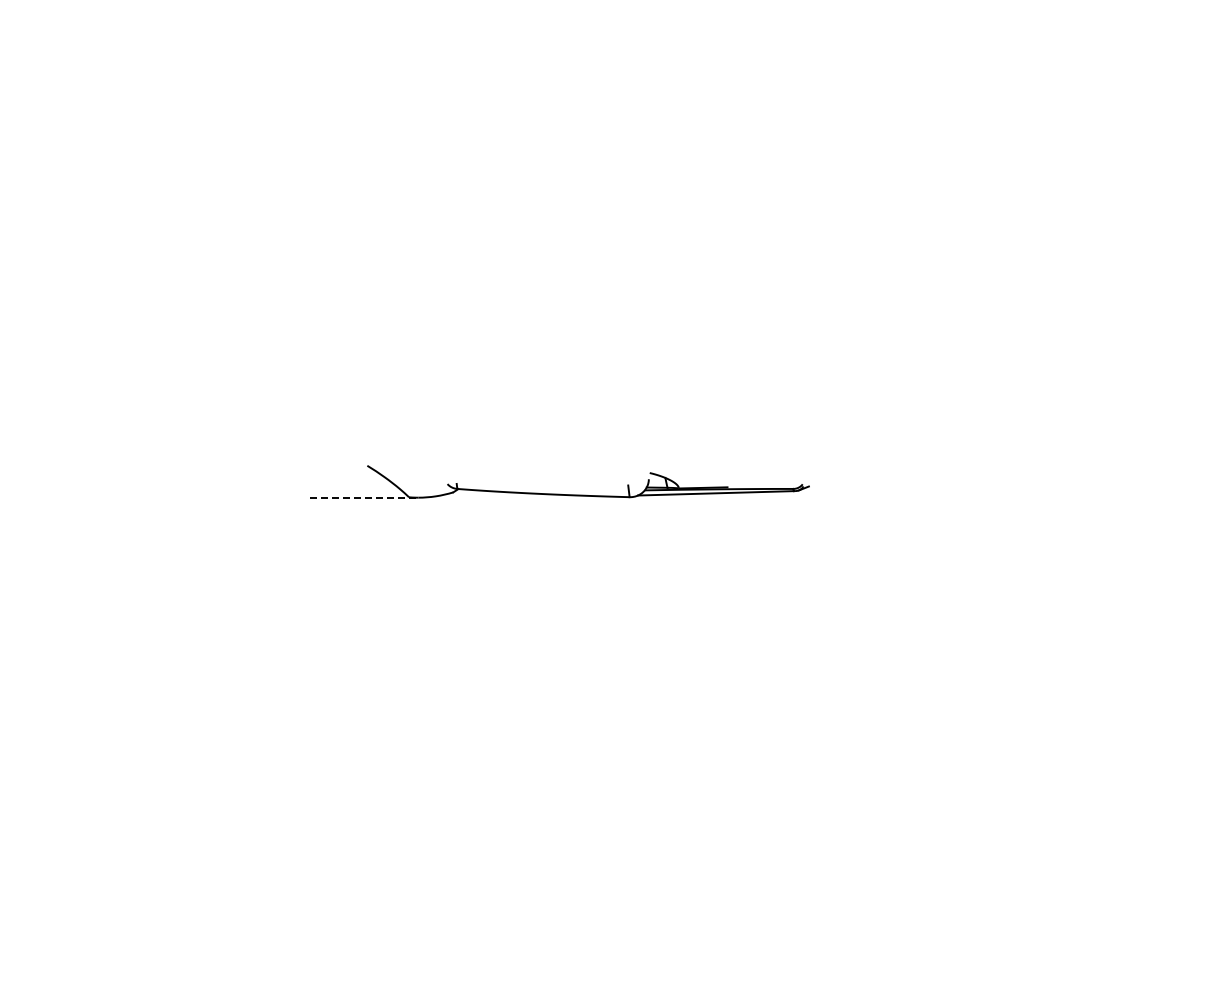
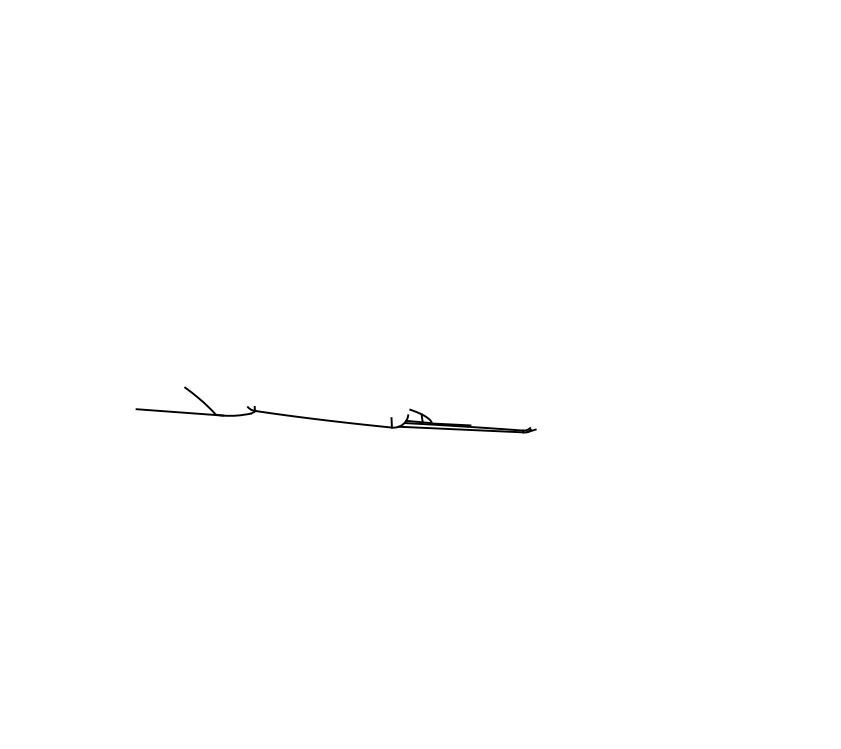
line: (364, 497) -> (180, 412), dashed -> solid

